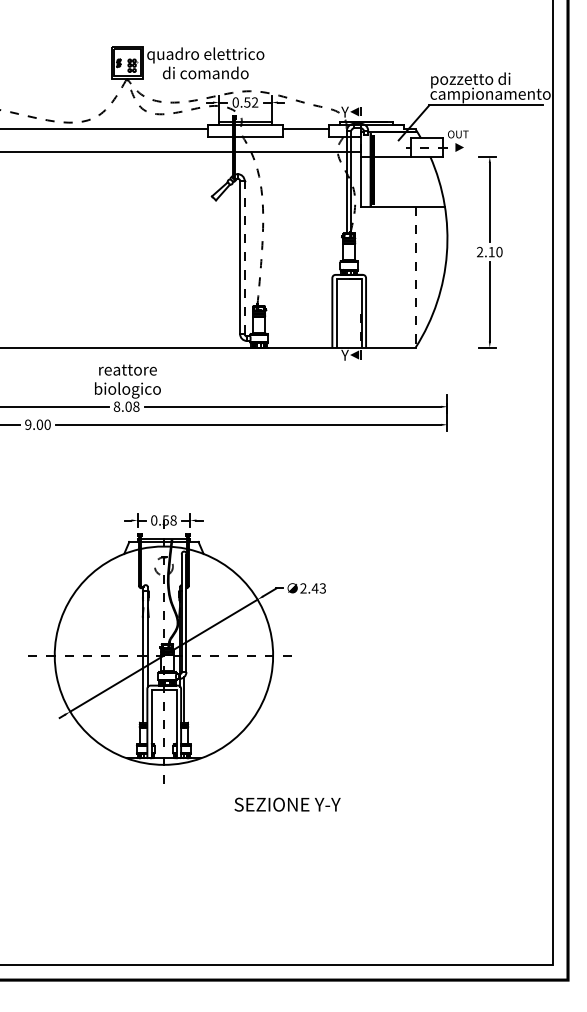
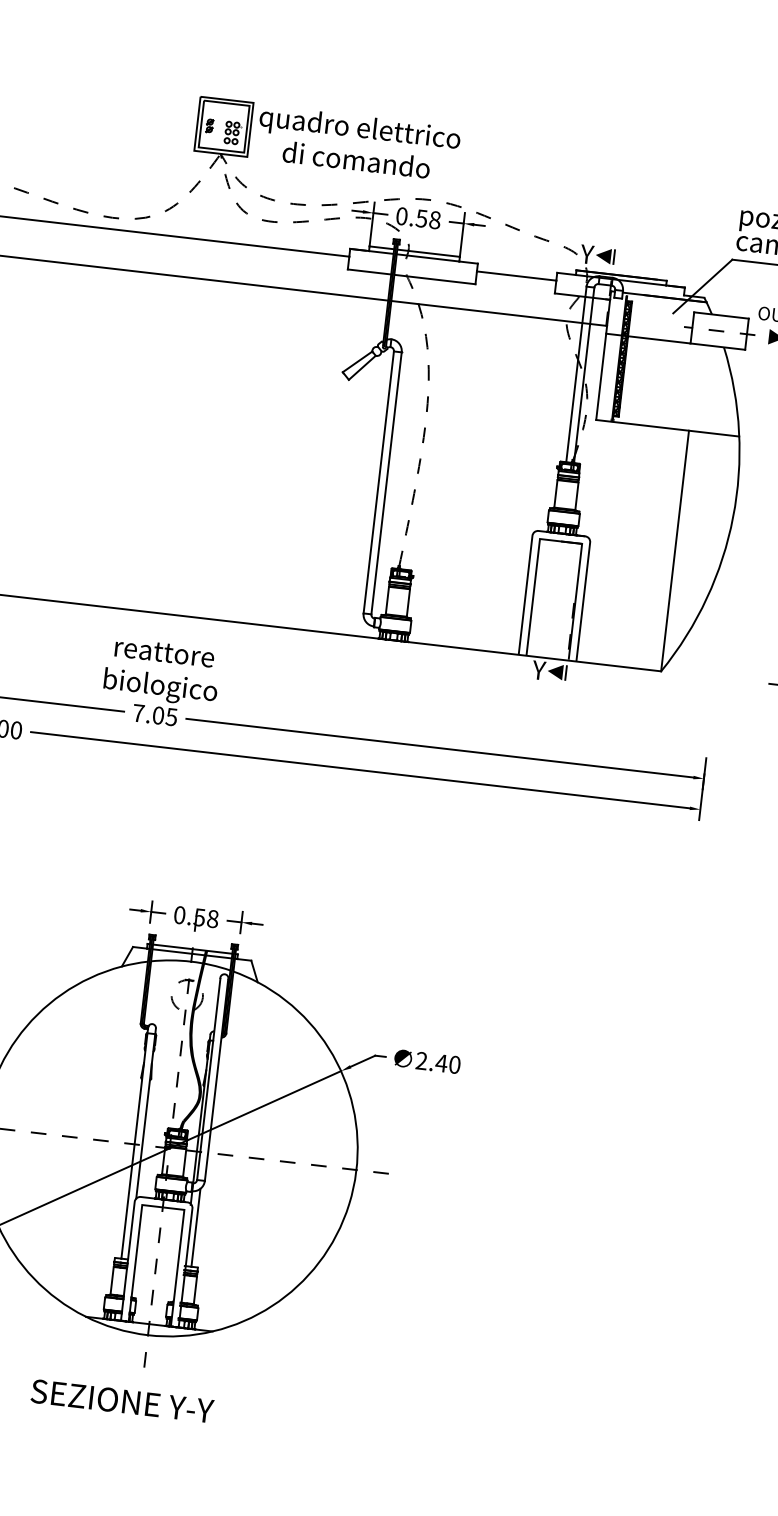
text: (255, 102) -> (435, 220), 0.52 -> 0.58
line: (244, 257) -> (386, 483), dashed -> solid
line: (415, 277) -> (674, 551), dashed -> solid
text: (126, 406) -> (154, 714), 8.08 -> 7.05
text: (322, 588) -> (454, 1064), 2.43 -> 2.40
text: (287, 804) -> (122, 1400), moved

